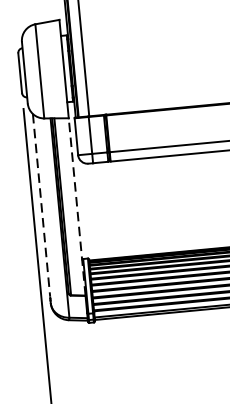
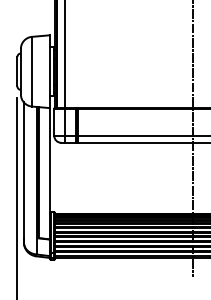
line: (40, 205) -> (23, 170), dashed -> solid
line: (76, 206) -> (49, 173), dashed -> solid

